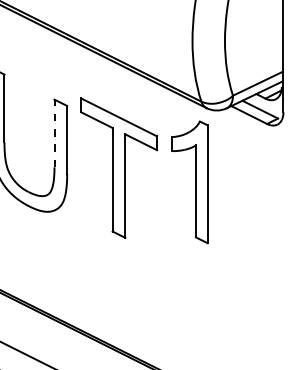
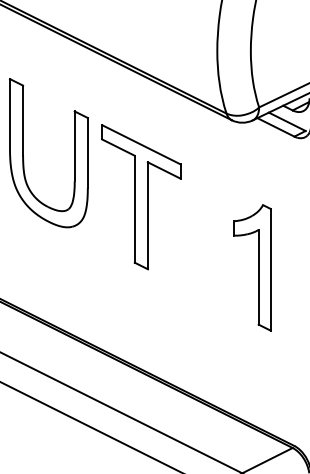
line: (54, 133) -> (74, 146), dashed -> solid
part: (119, 168) -> (141, 197), moved
part: (189, 181) -> (252, 267), moved

